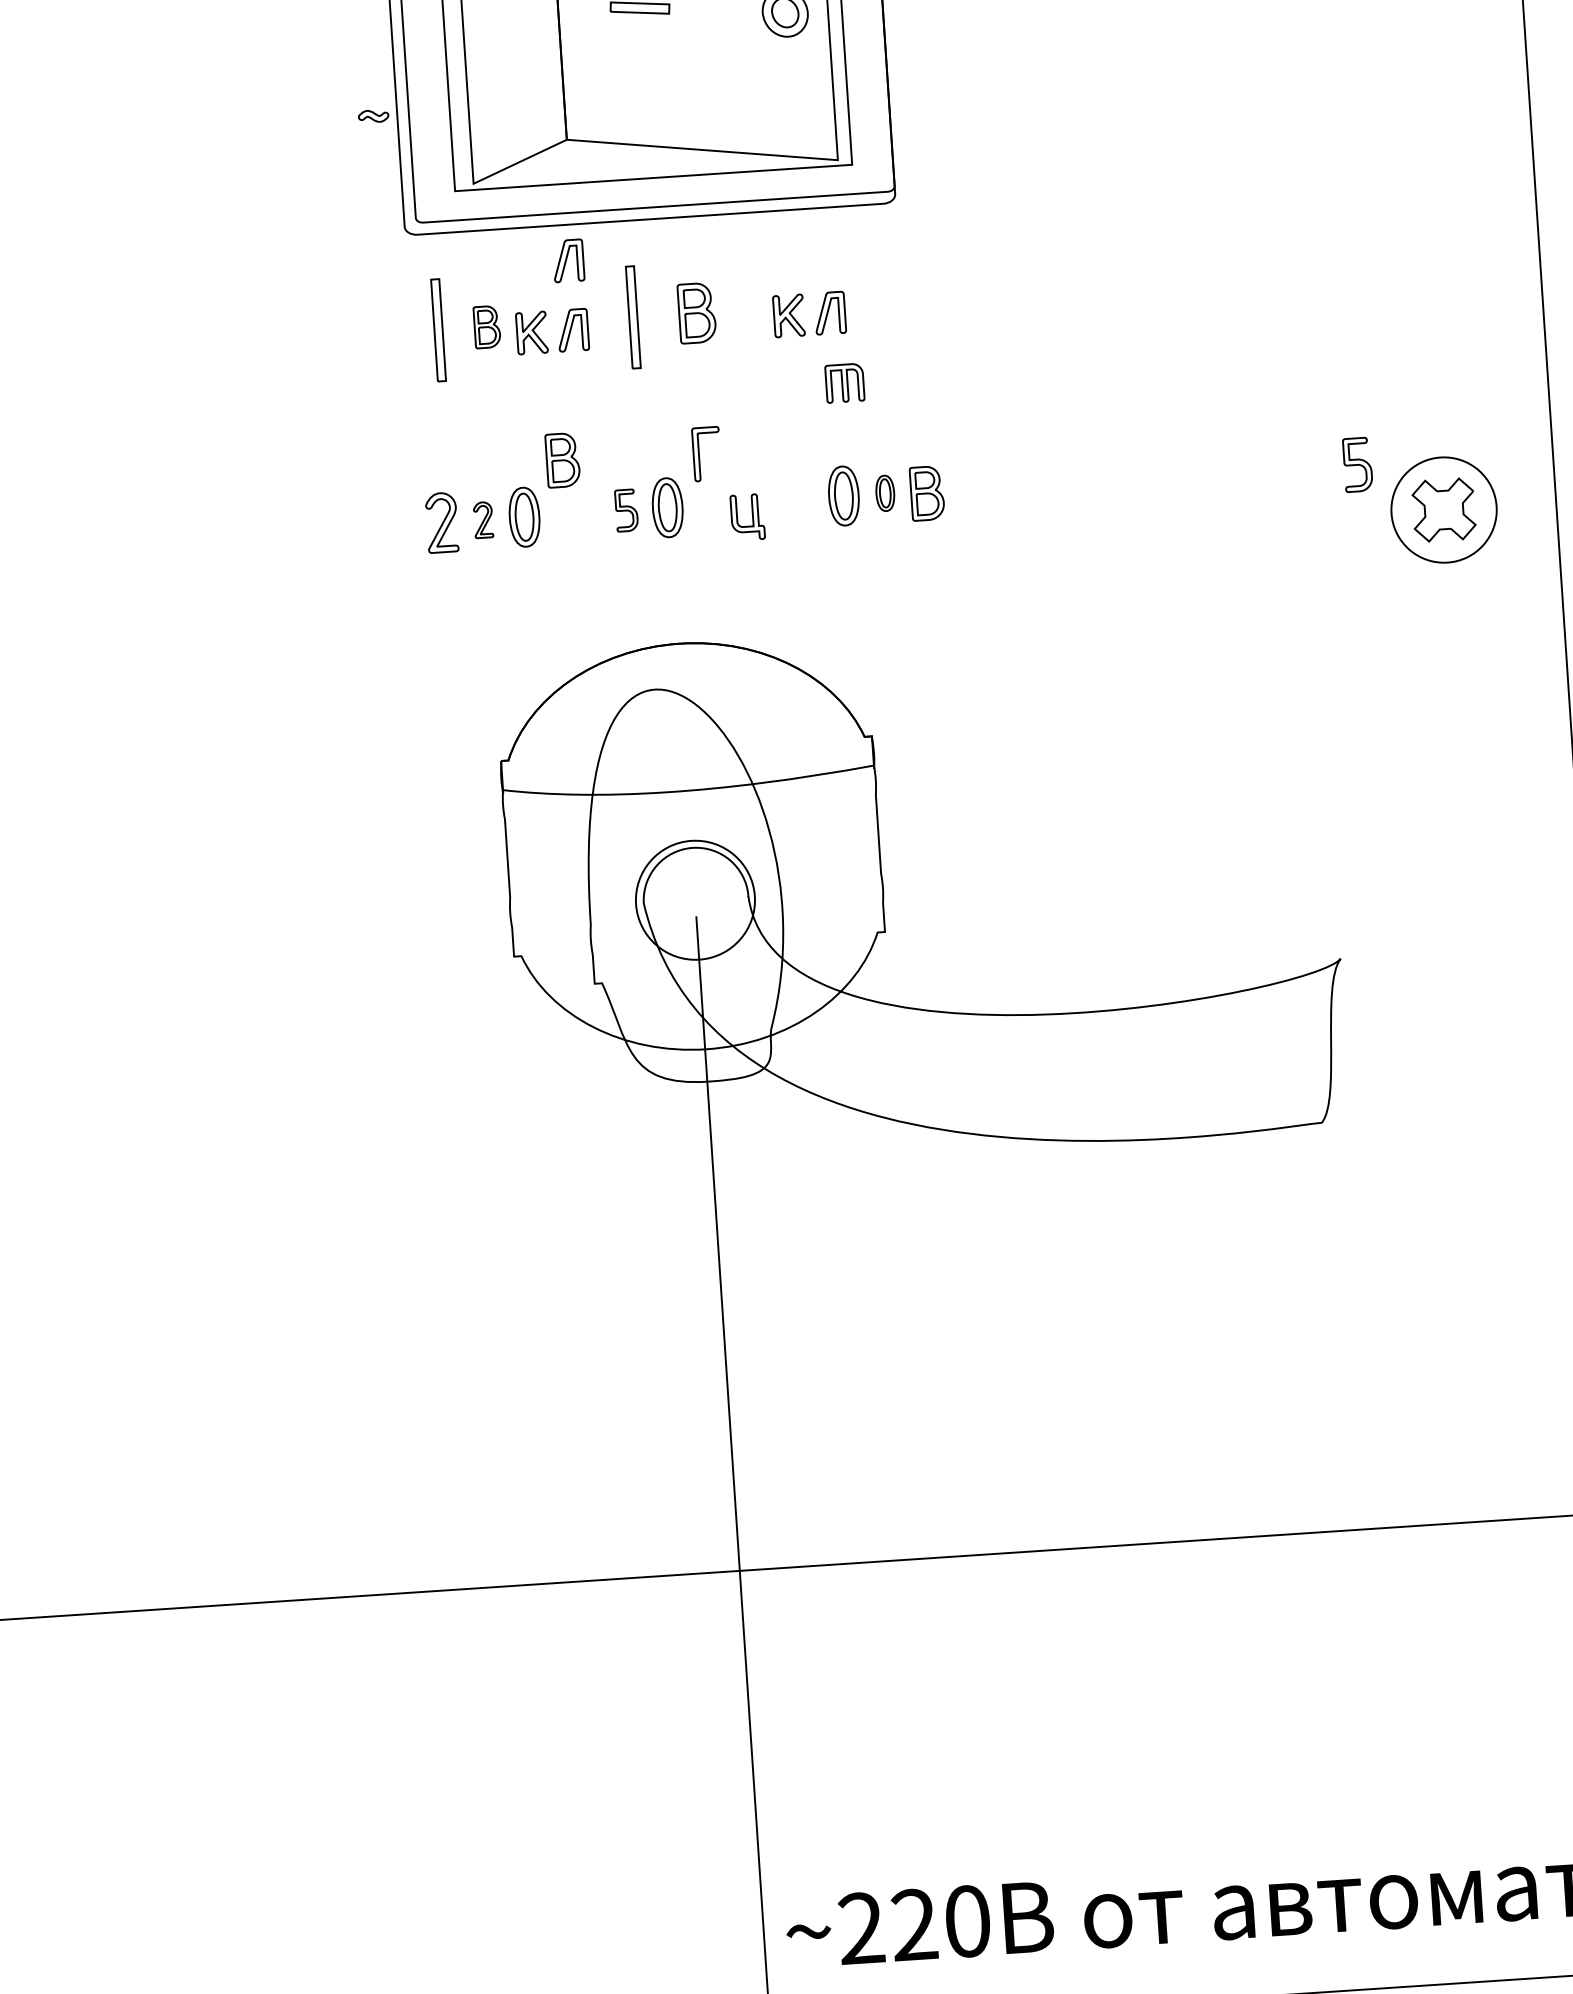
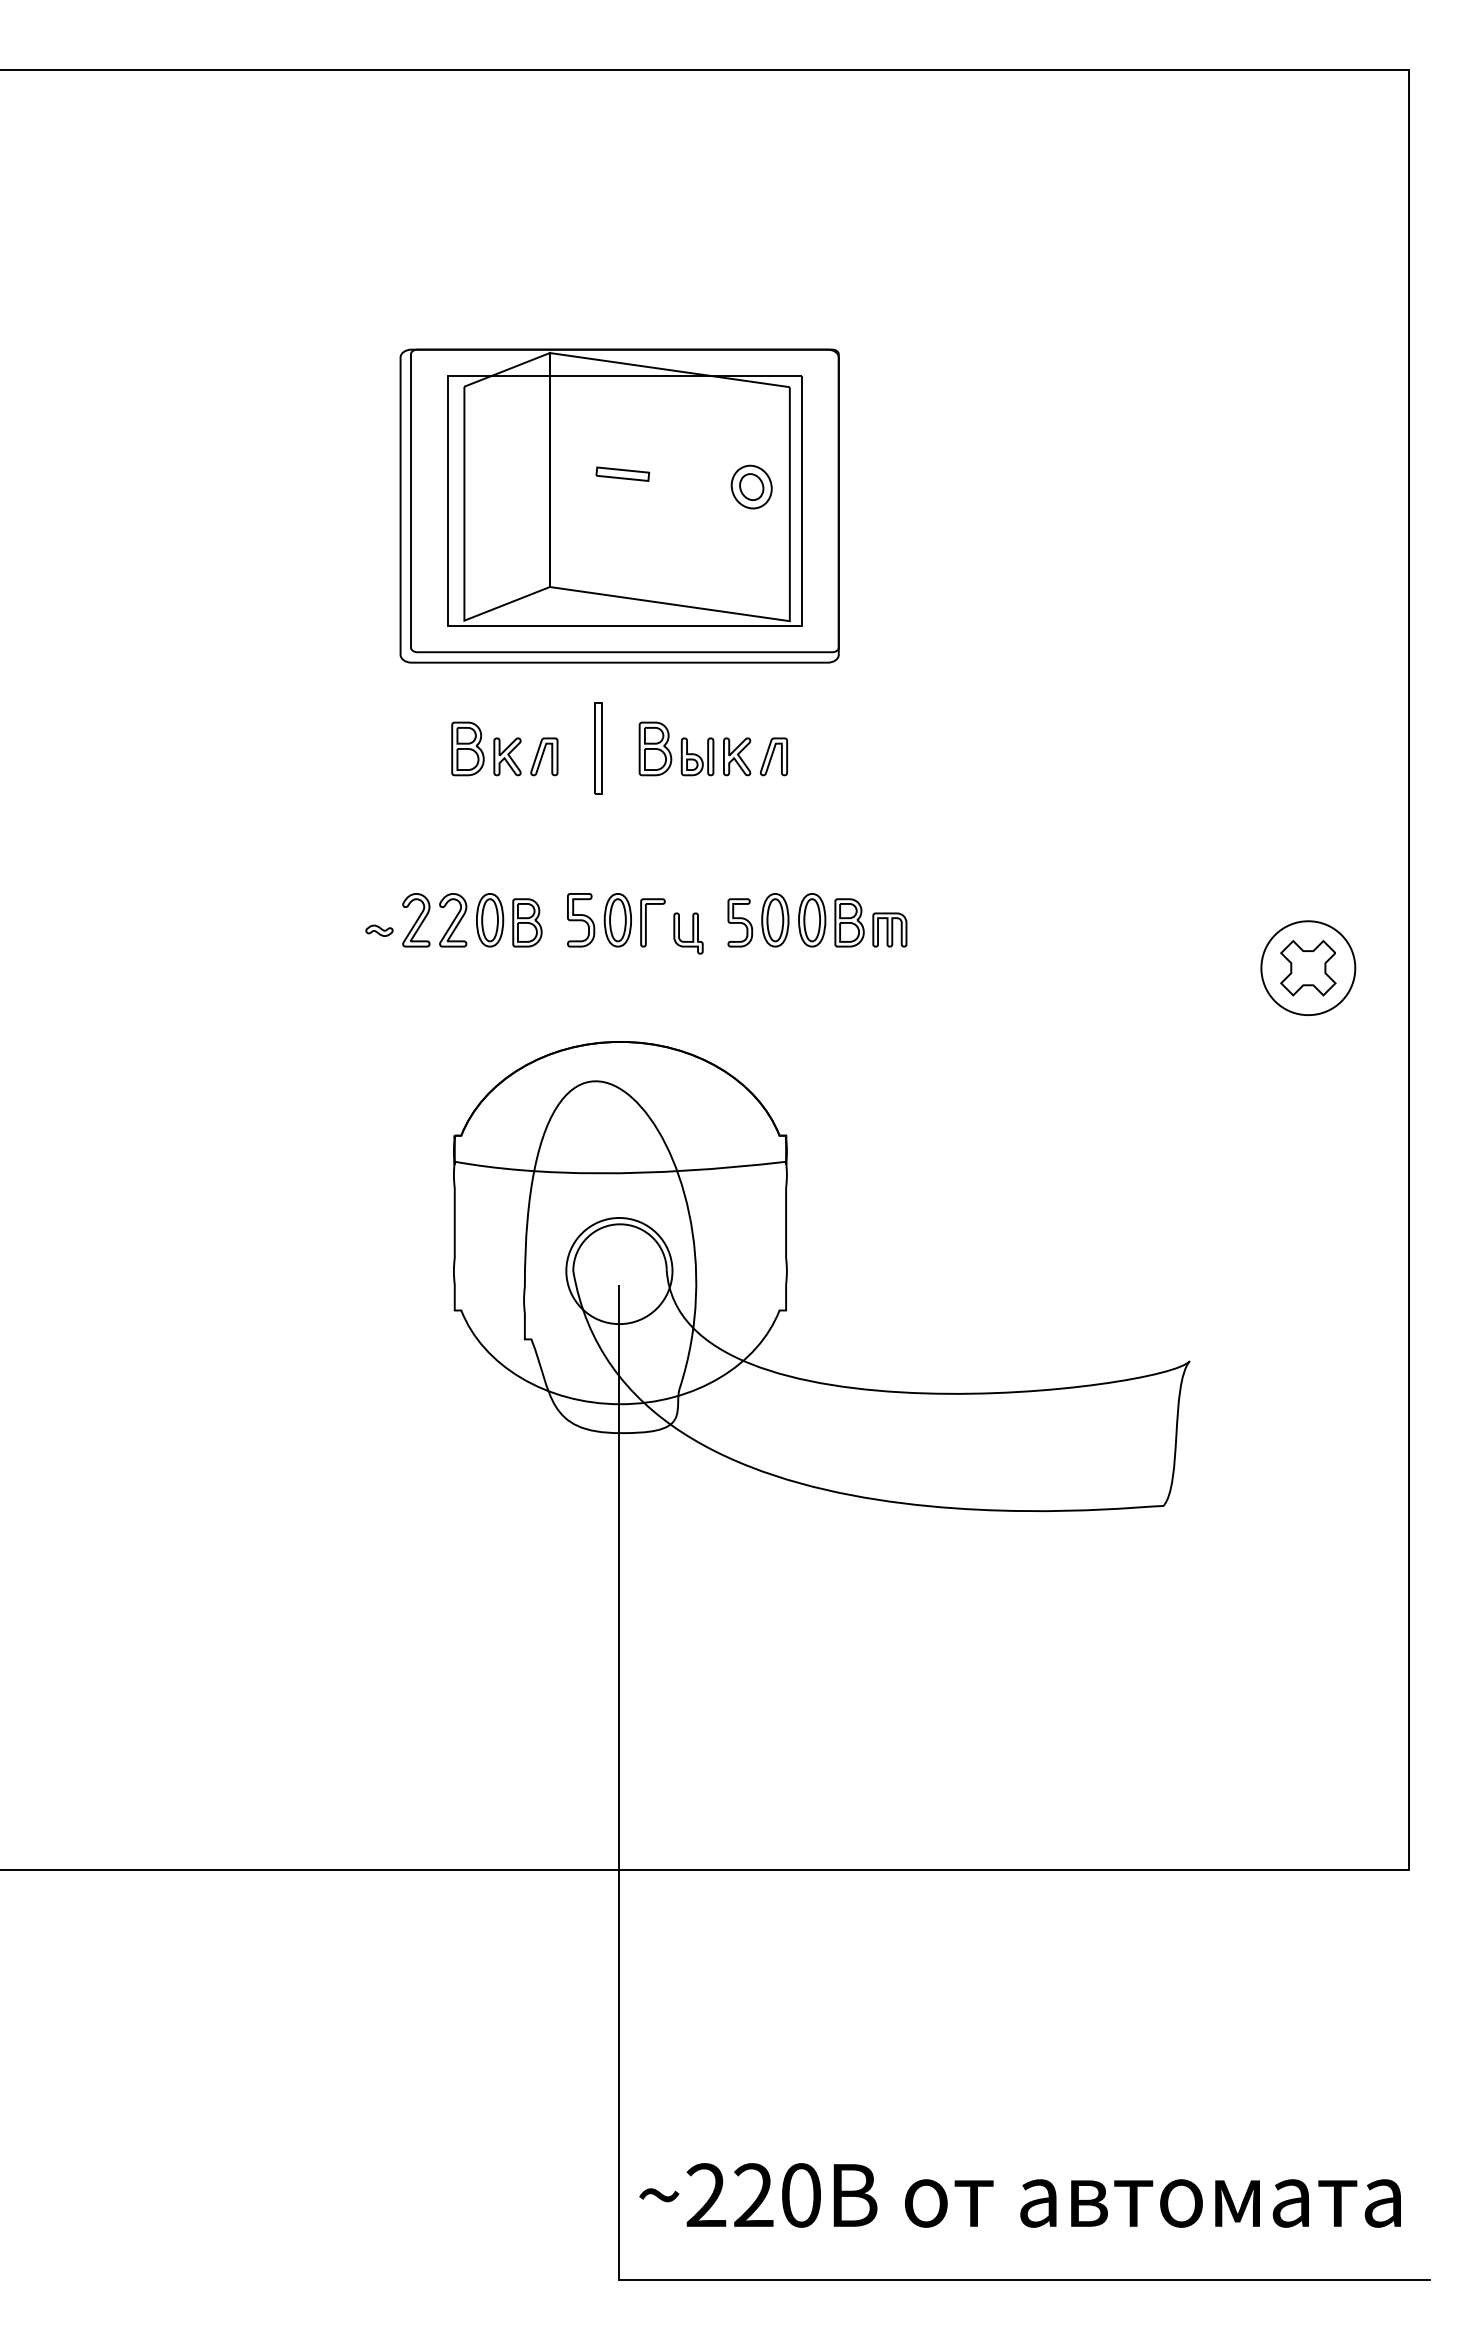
part: (373, 116) -> (379, 930), moved
part: (568, 260) -> (544, 694), removed
part: (744, 318) -> (697, 756), added
part: (486, 326) -> (467, 748), size x1.43
part: (438, 329) -> (424, 748), removed
part: (844, 382) -> (889, 929), moved
part: (706, 453) -> (652, 922), moved
part: (562, 459) -> (527, 922), moved
part: (1358, 464) -> (740, 922), moved
part: (885, 493) -> (812, 920), size x1.67
part: (626, 510) -> (581, 920), size x1.43
part: (483, 520) -> (453, 920), size x1.67

